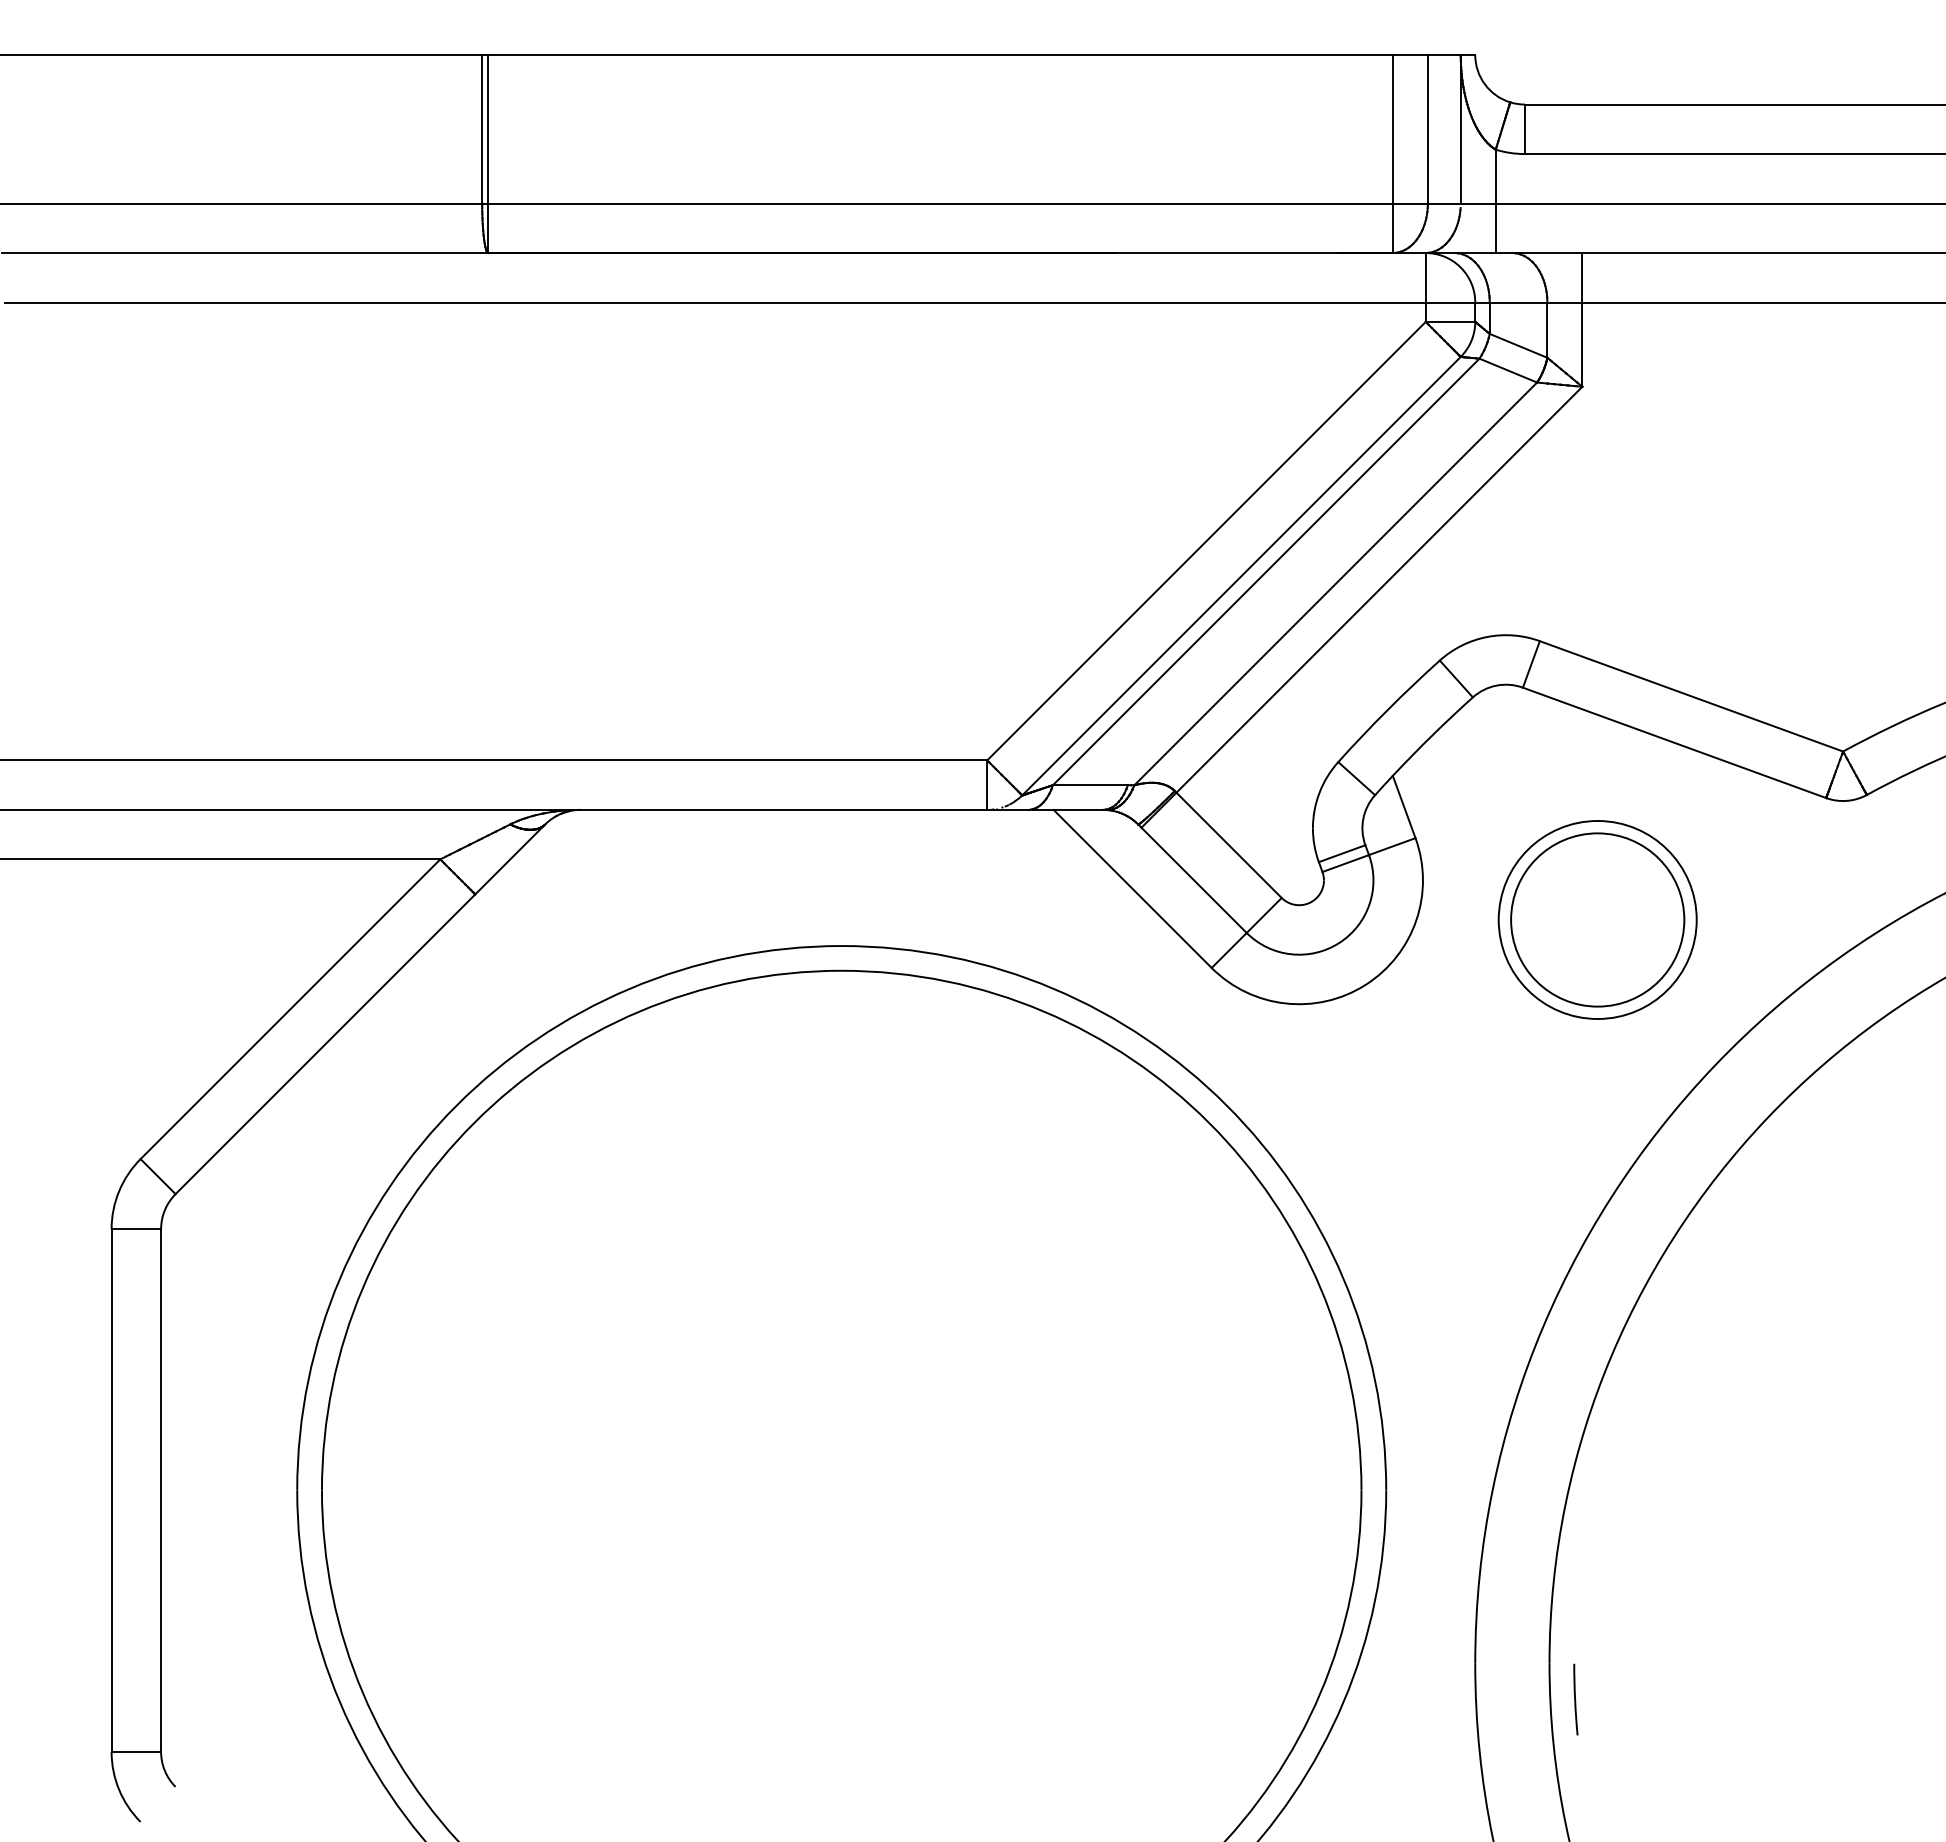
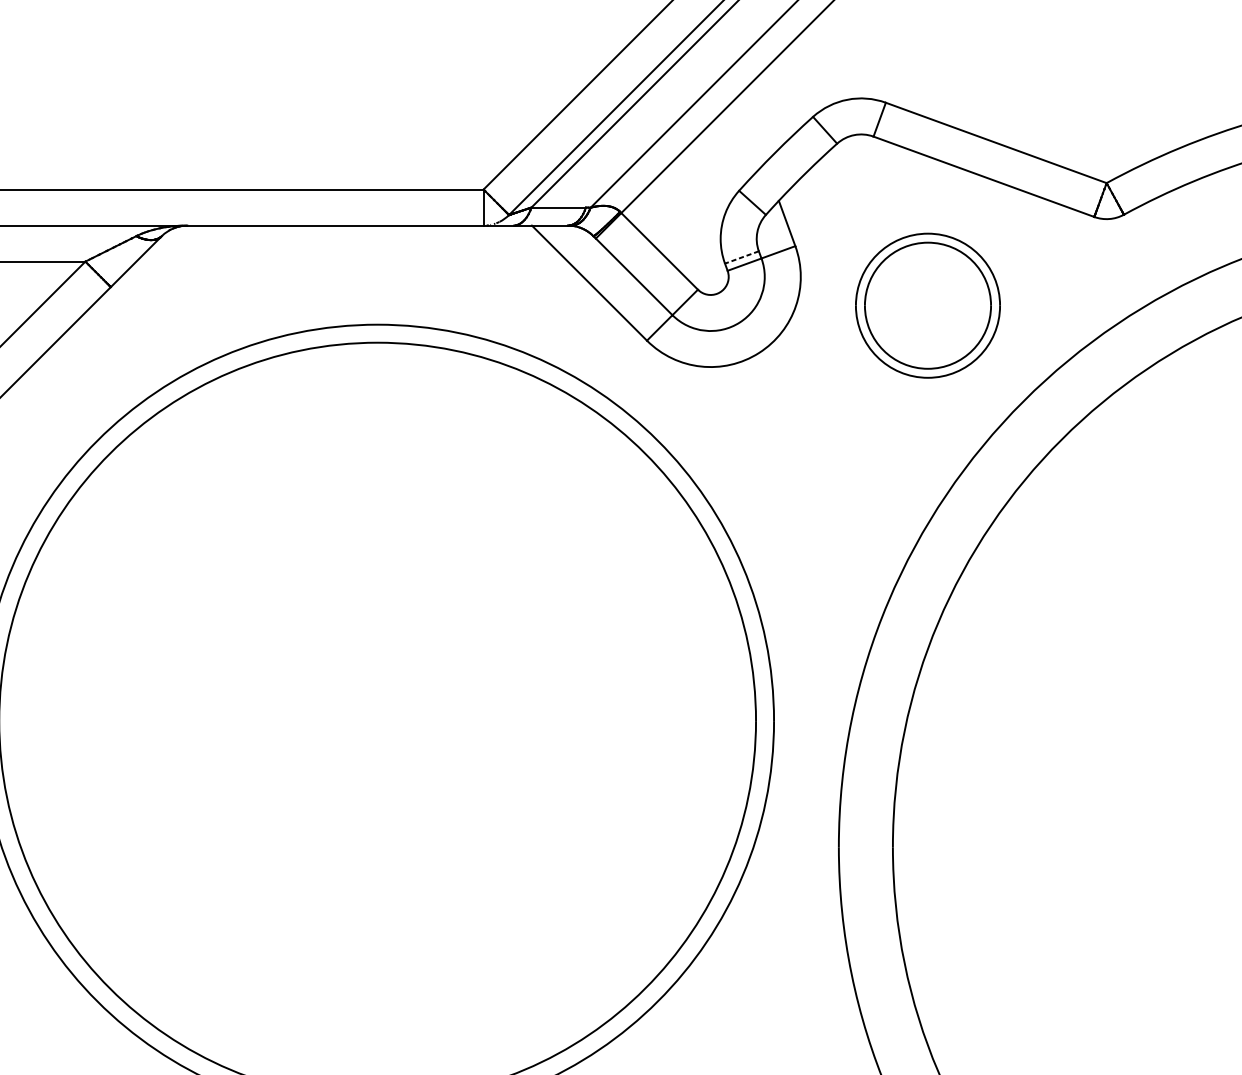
line: (1342, 853) -> (742, 257), solid -> dashed
line: (1575, 1699) -> (911, 873), removed

